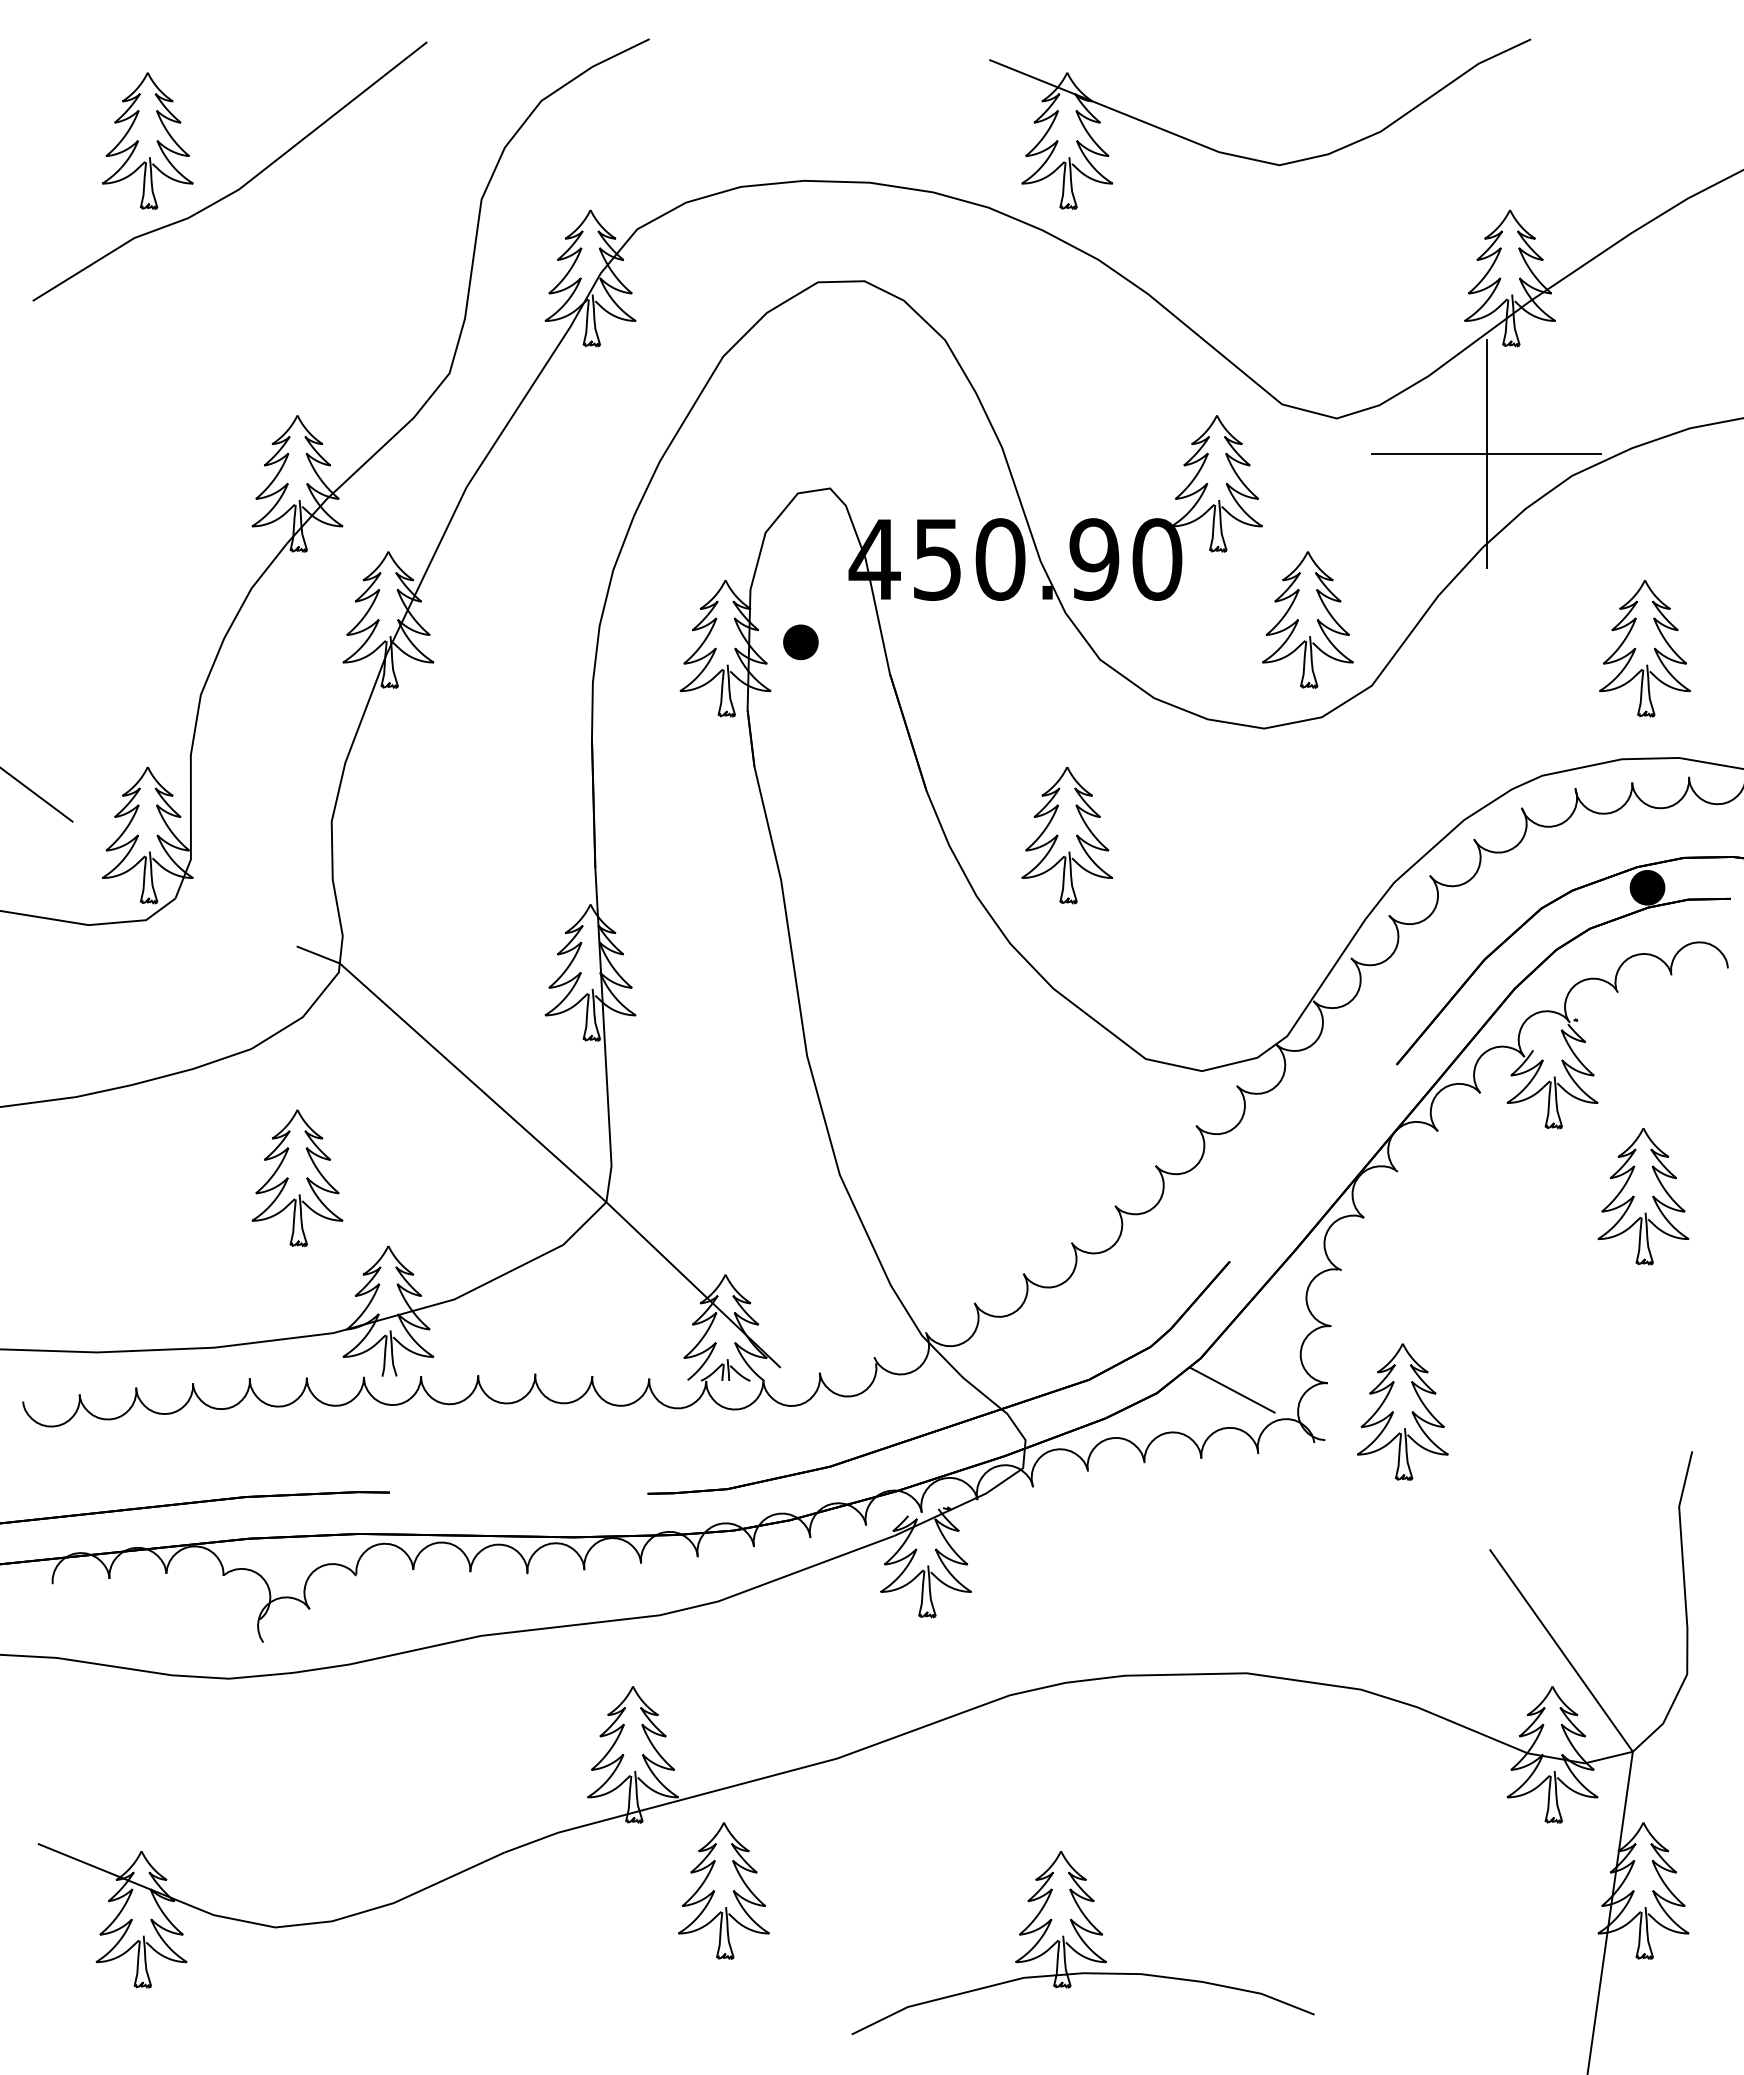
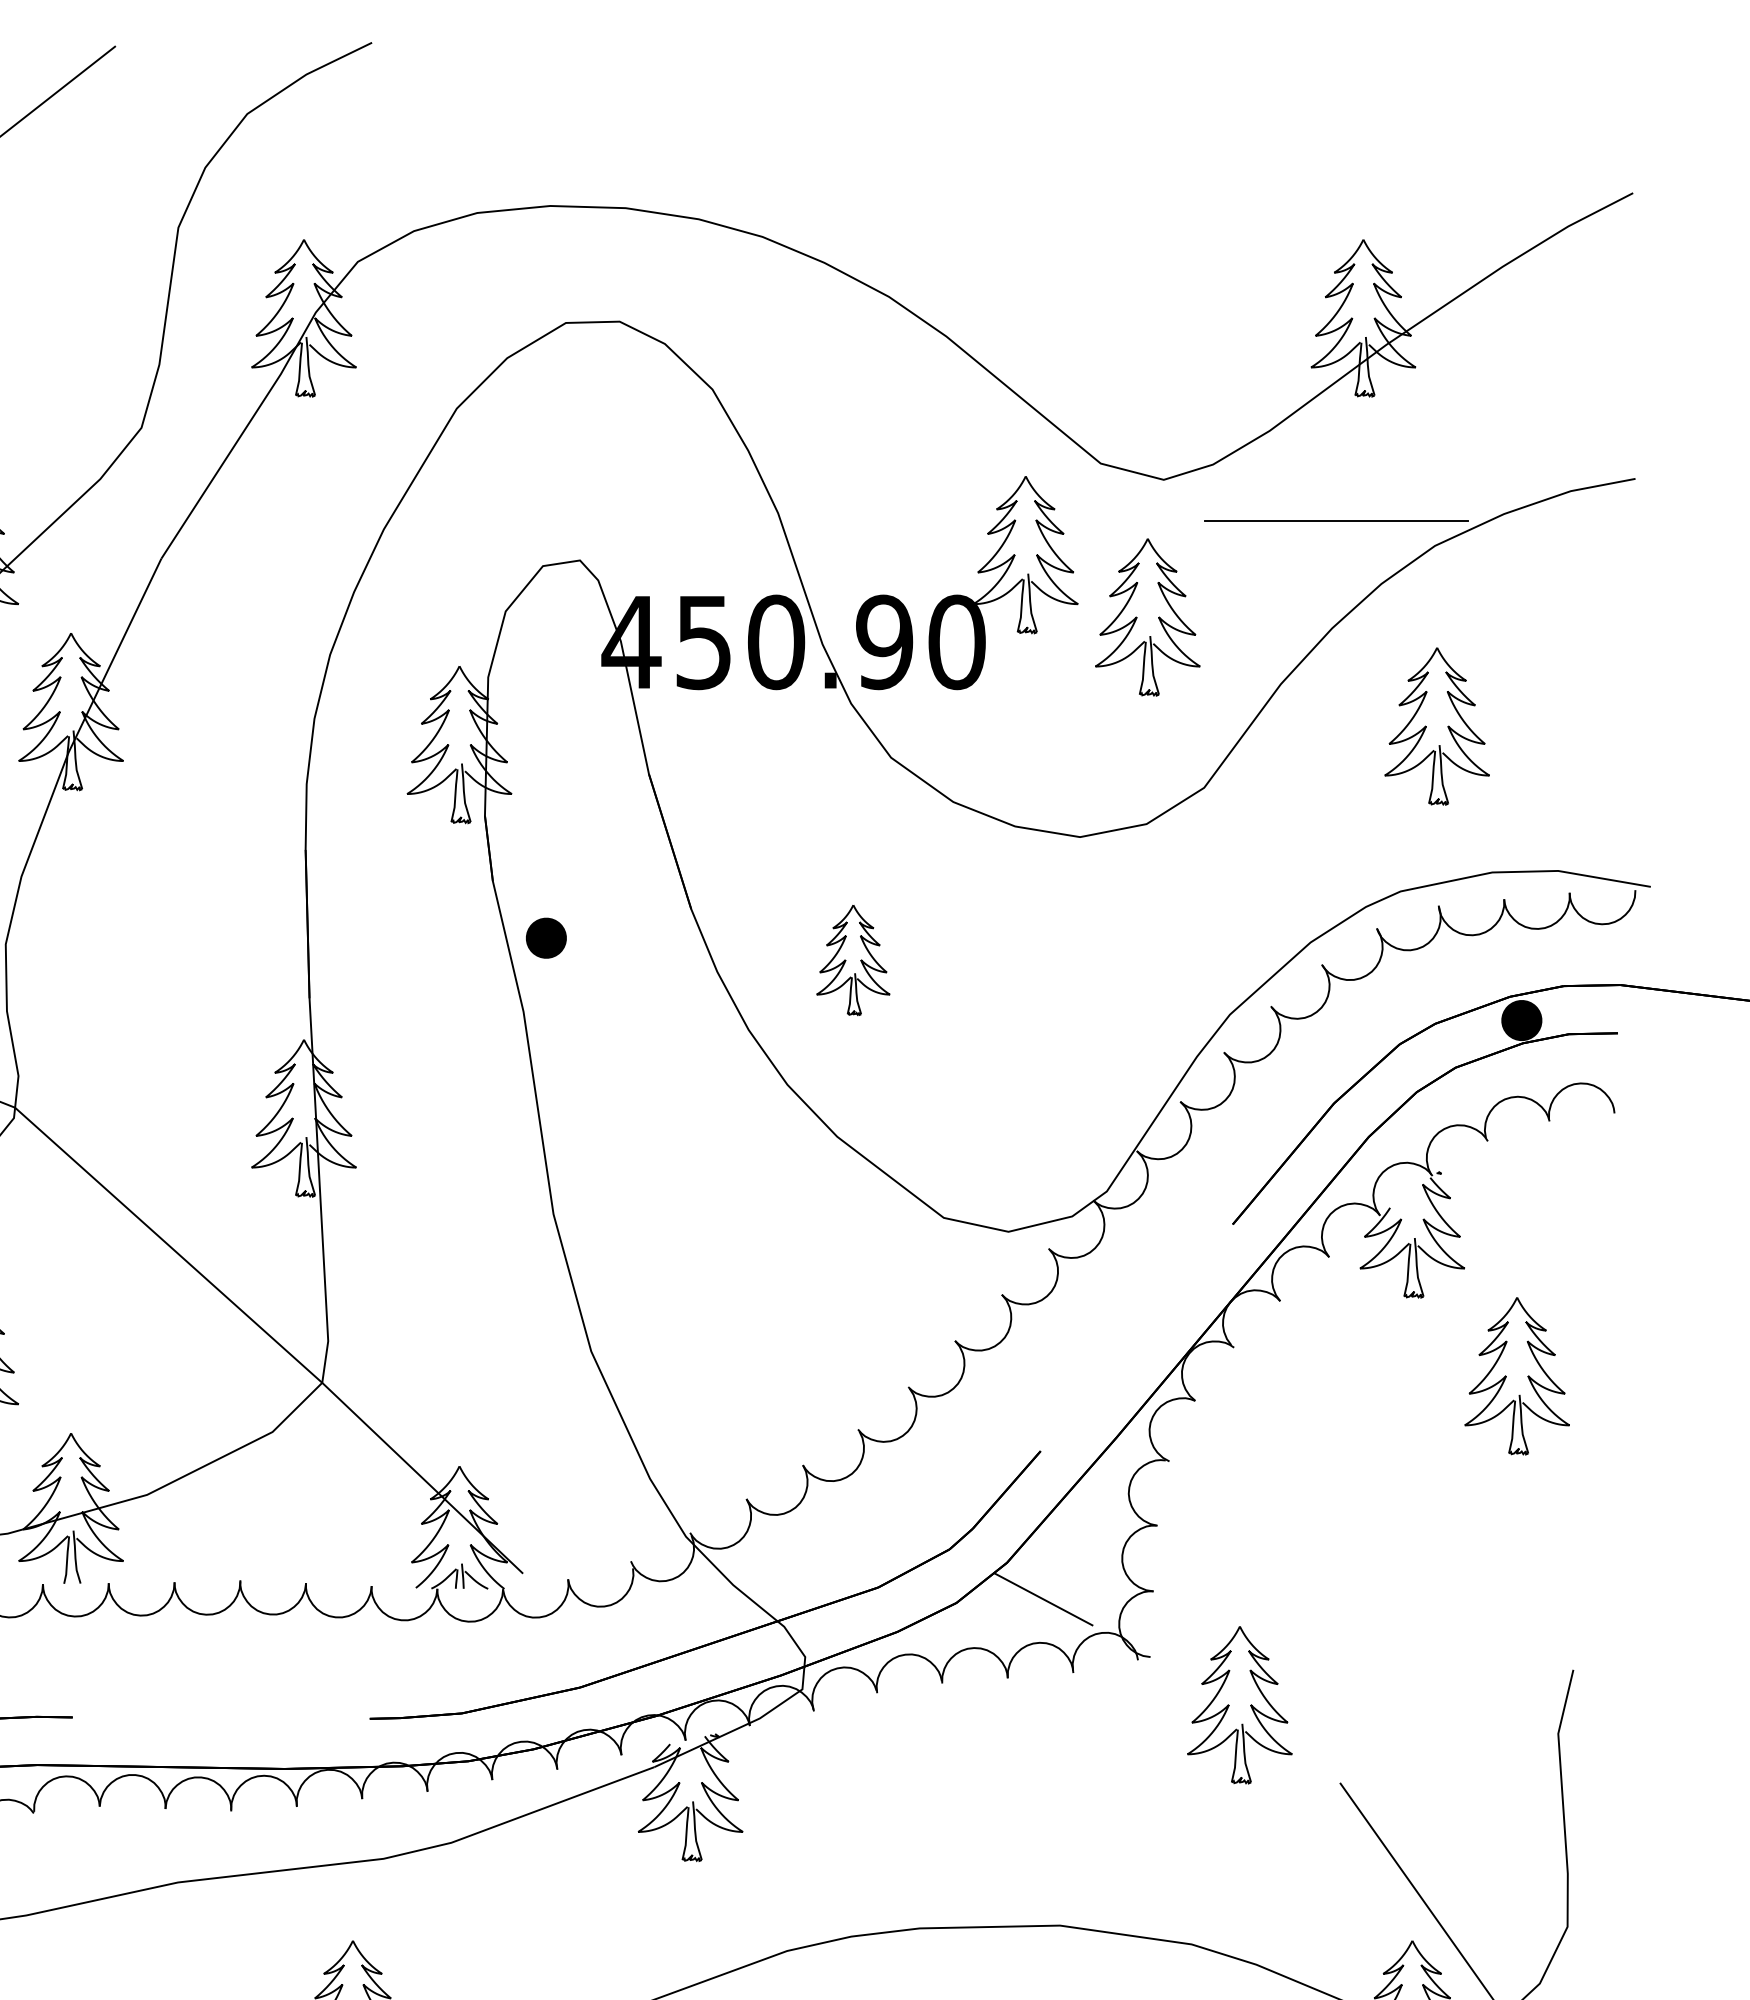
part: (1254, 158) -> (1069, 180), removed
line: (1486, 453) -> (1336, 520), removed
part: (1307, 619) -> (1147, 616), moved
part: (800, 642) -> (545, 938), moved
part: (1644, 648) -> (1436, 726), moved
part: (1067, 835) -> (853, 960), size x0.7
part: (1402, 1411) -> (1239, 1704), moved

